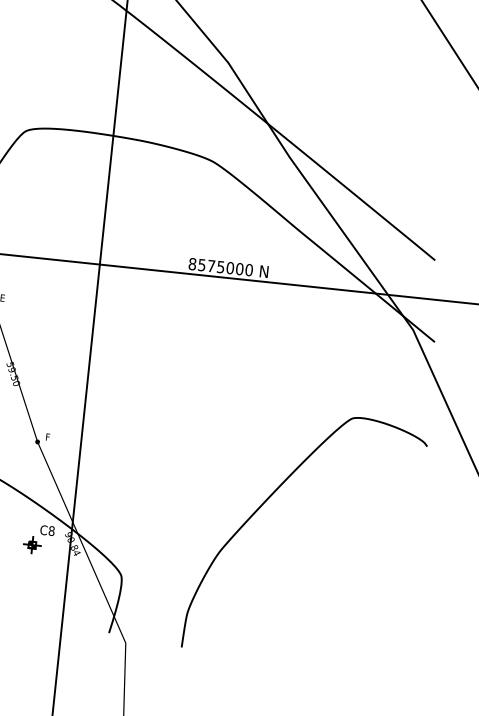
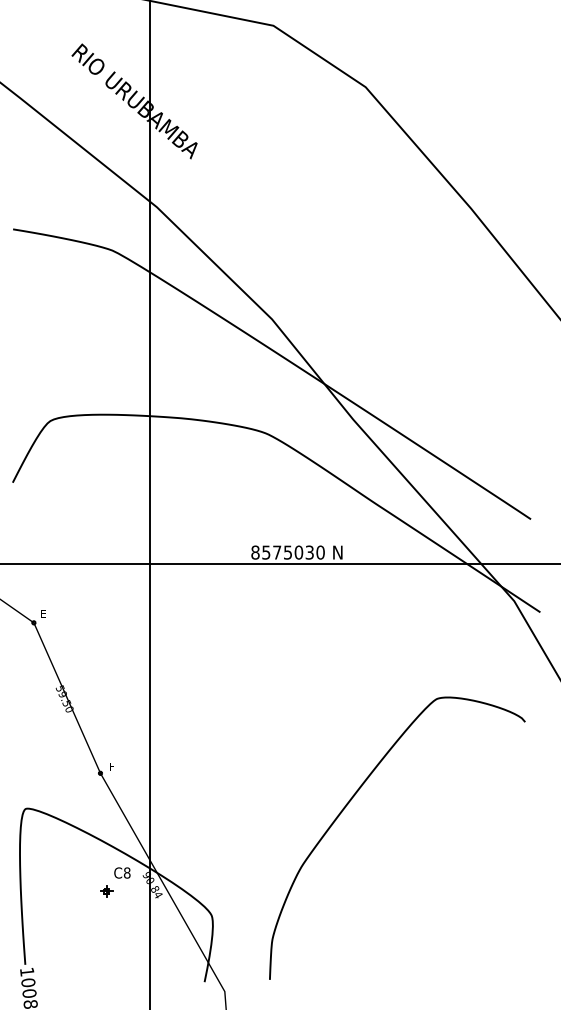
text: (239, 269) -> (309, 552), 8575000 -> 8575030
curve: (267, 501) -> (349, 803), moved
part: (32, 545) -> (106, 891), size x0.6

